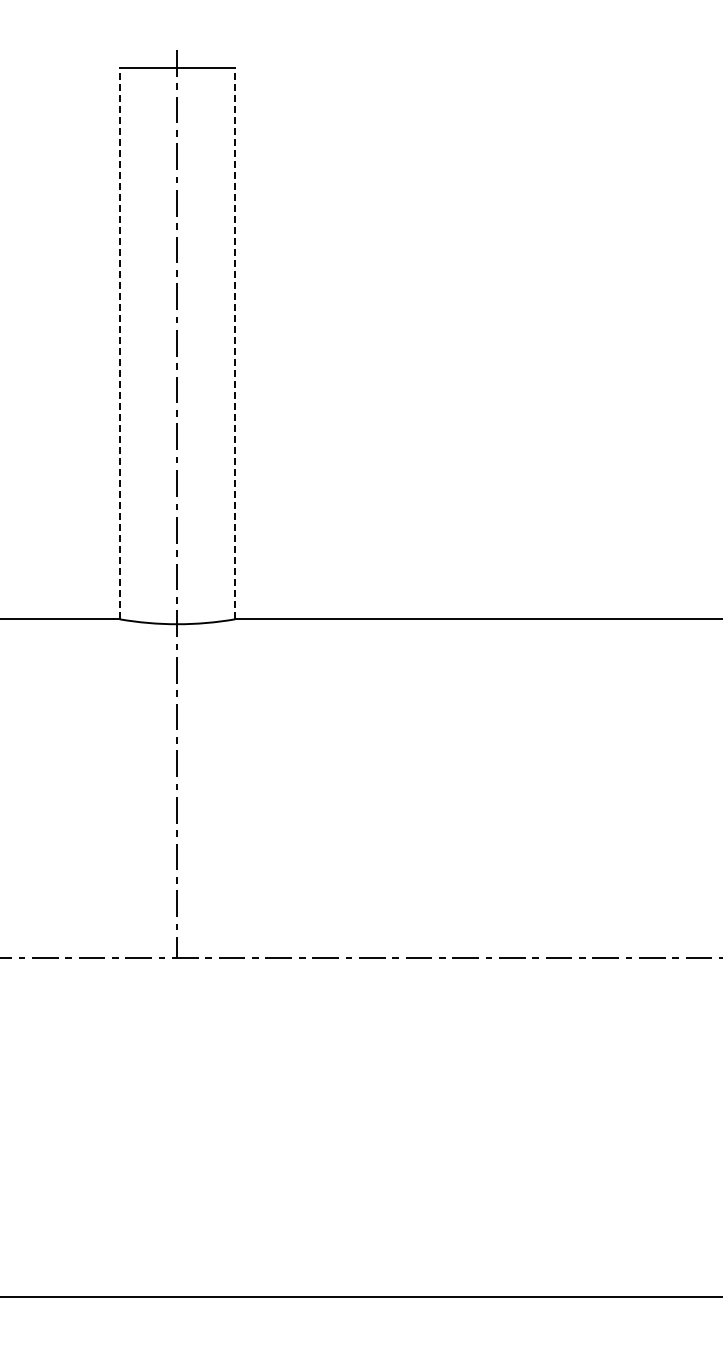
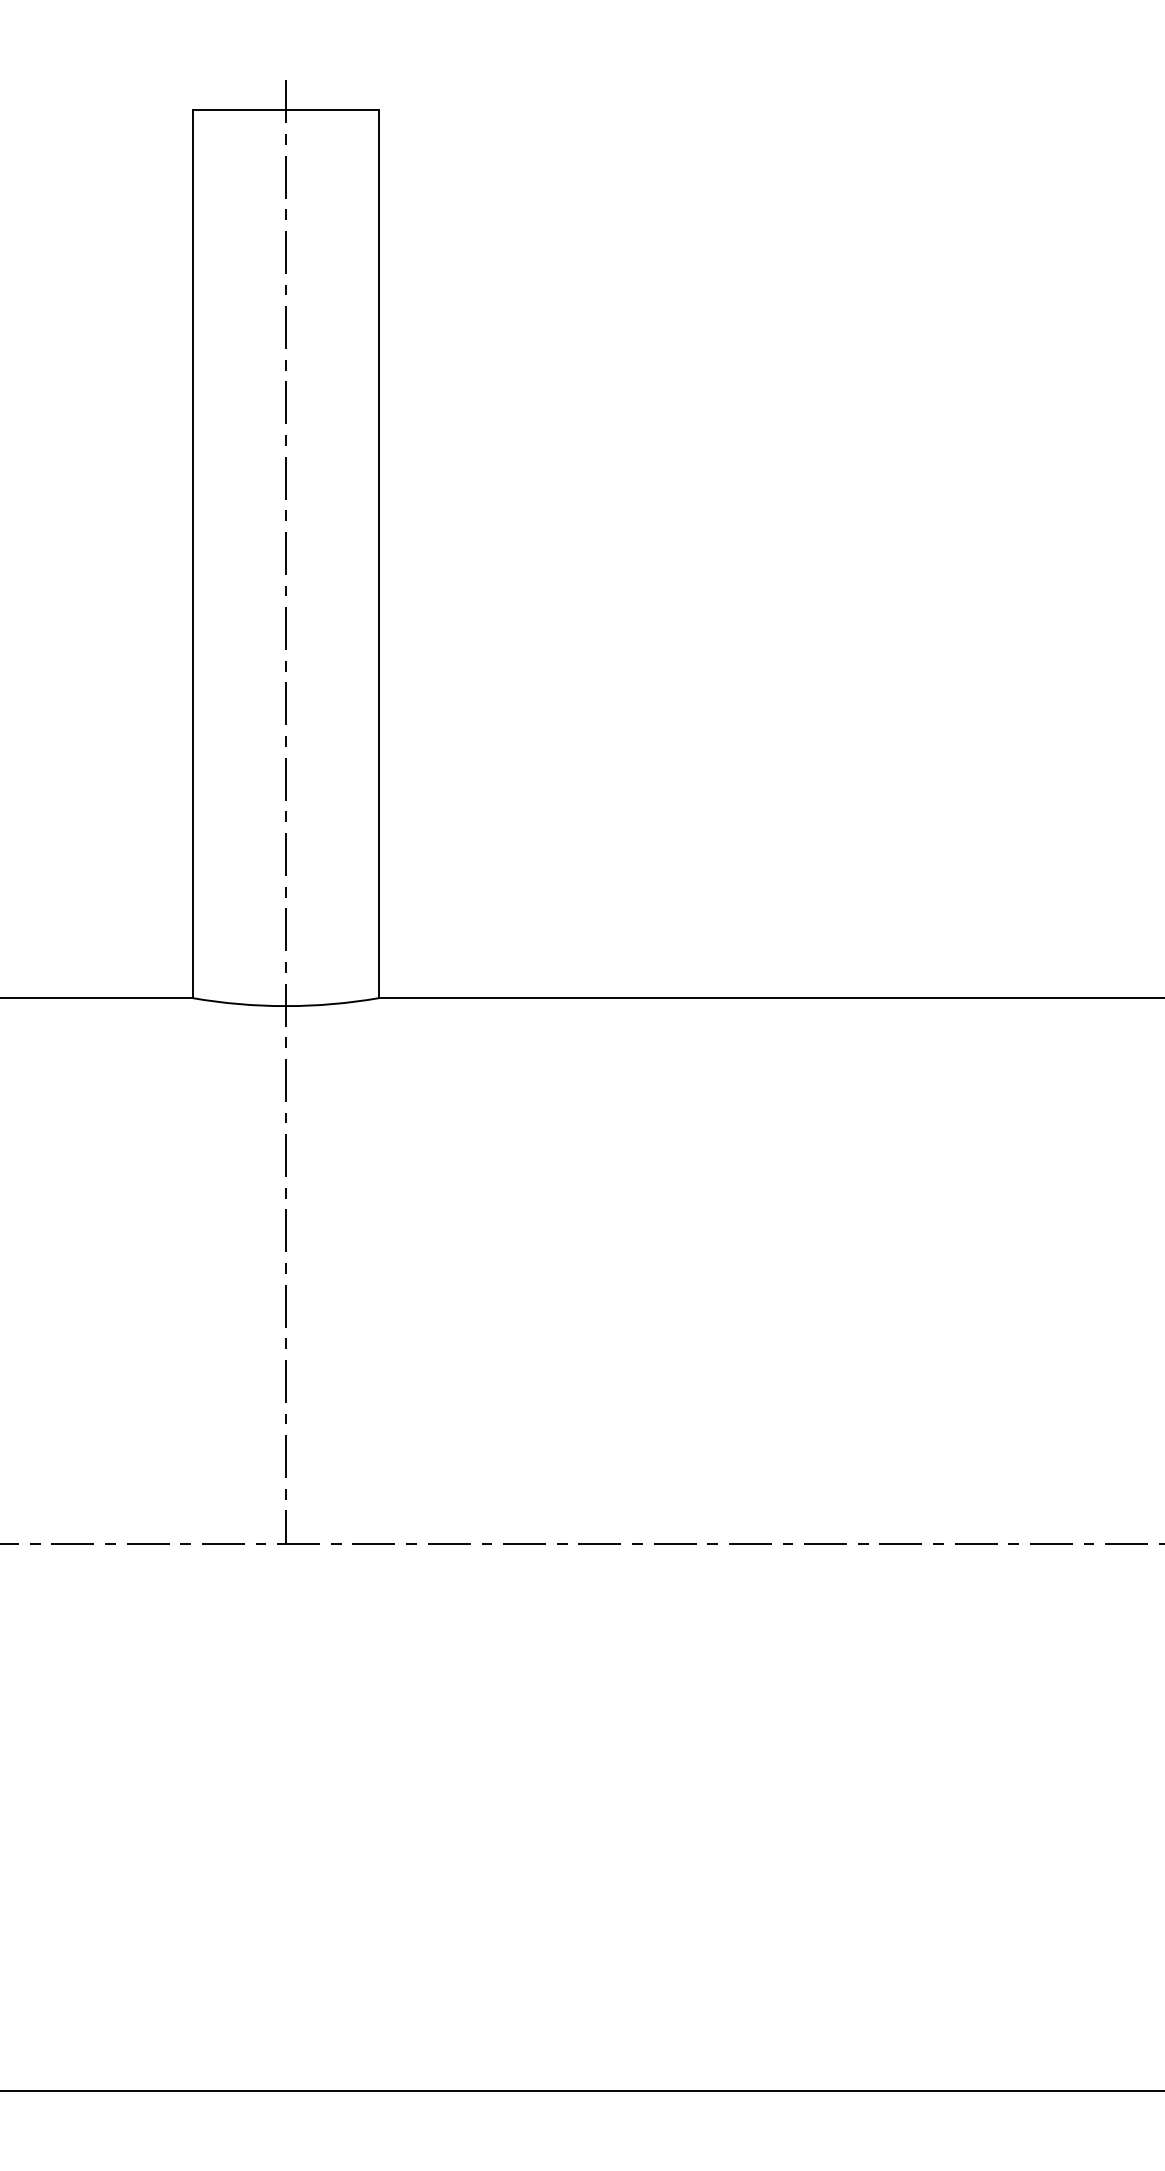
line: (119, 343) -> (192, 553), dashed -> solid
line: (235, 343) -> (379, 553), dashed -> solid

